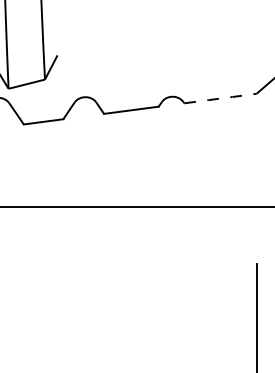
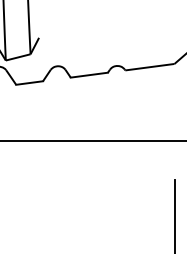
line: (221, 99) -> (150, 67), dashed -> solid

